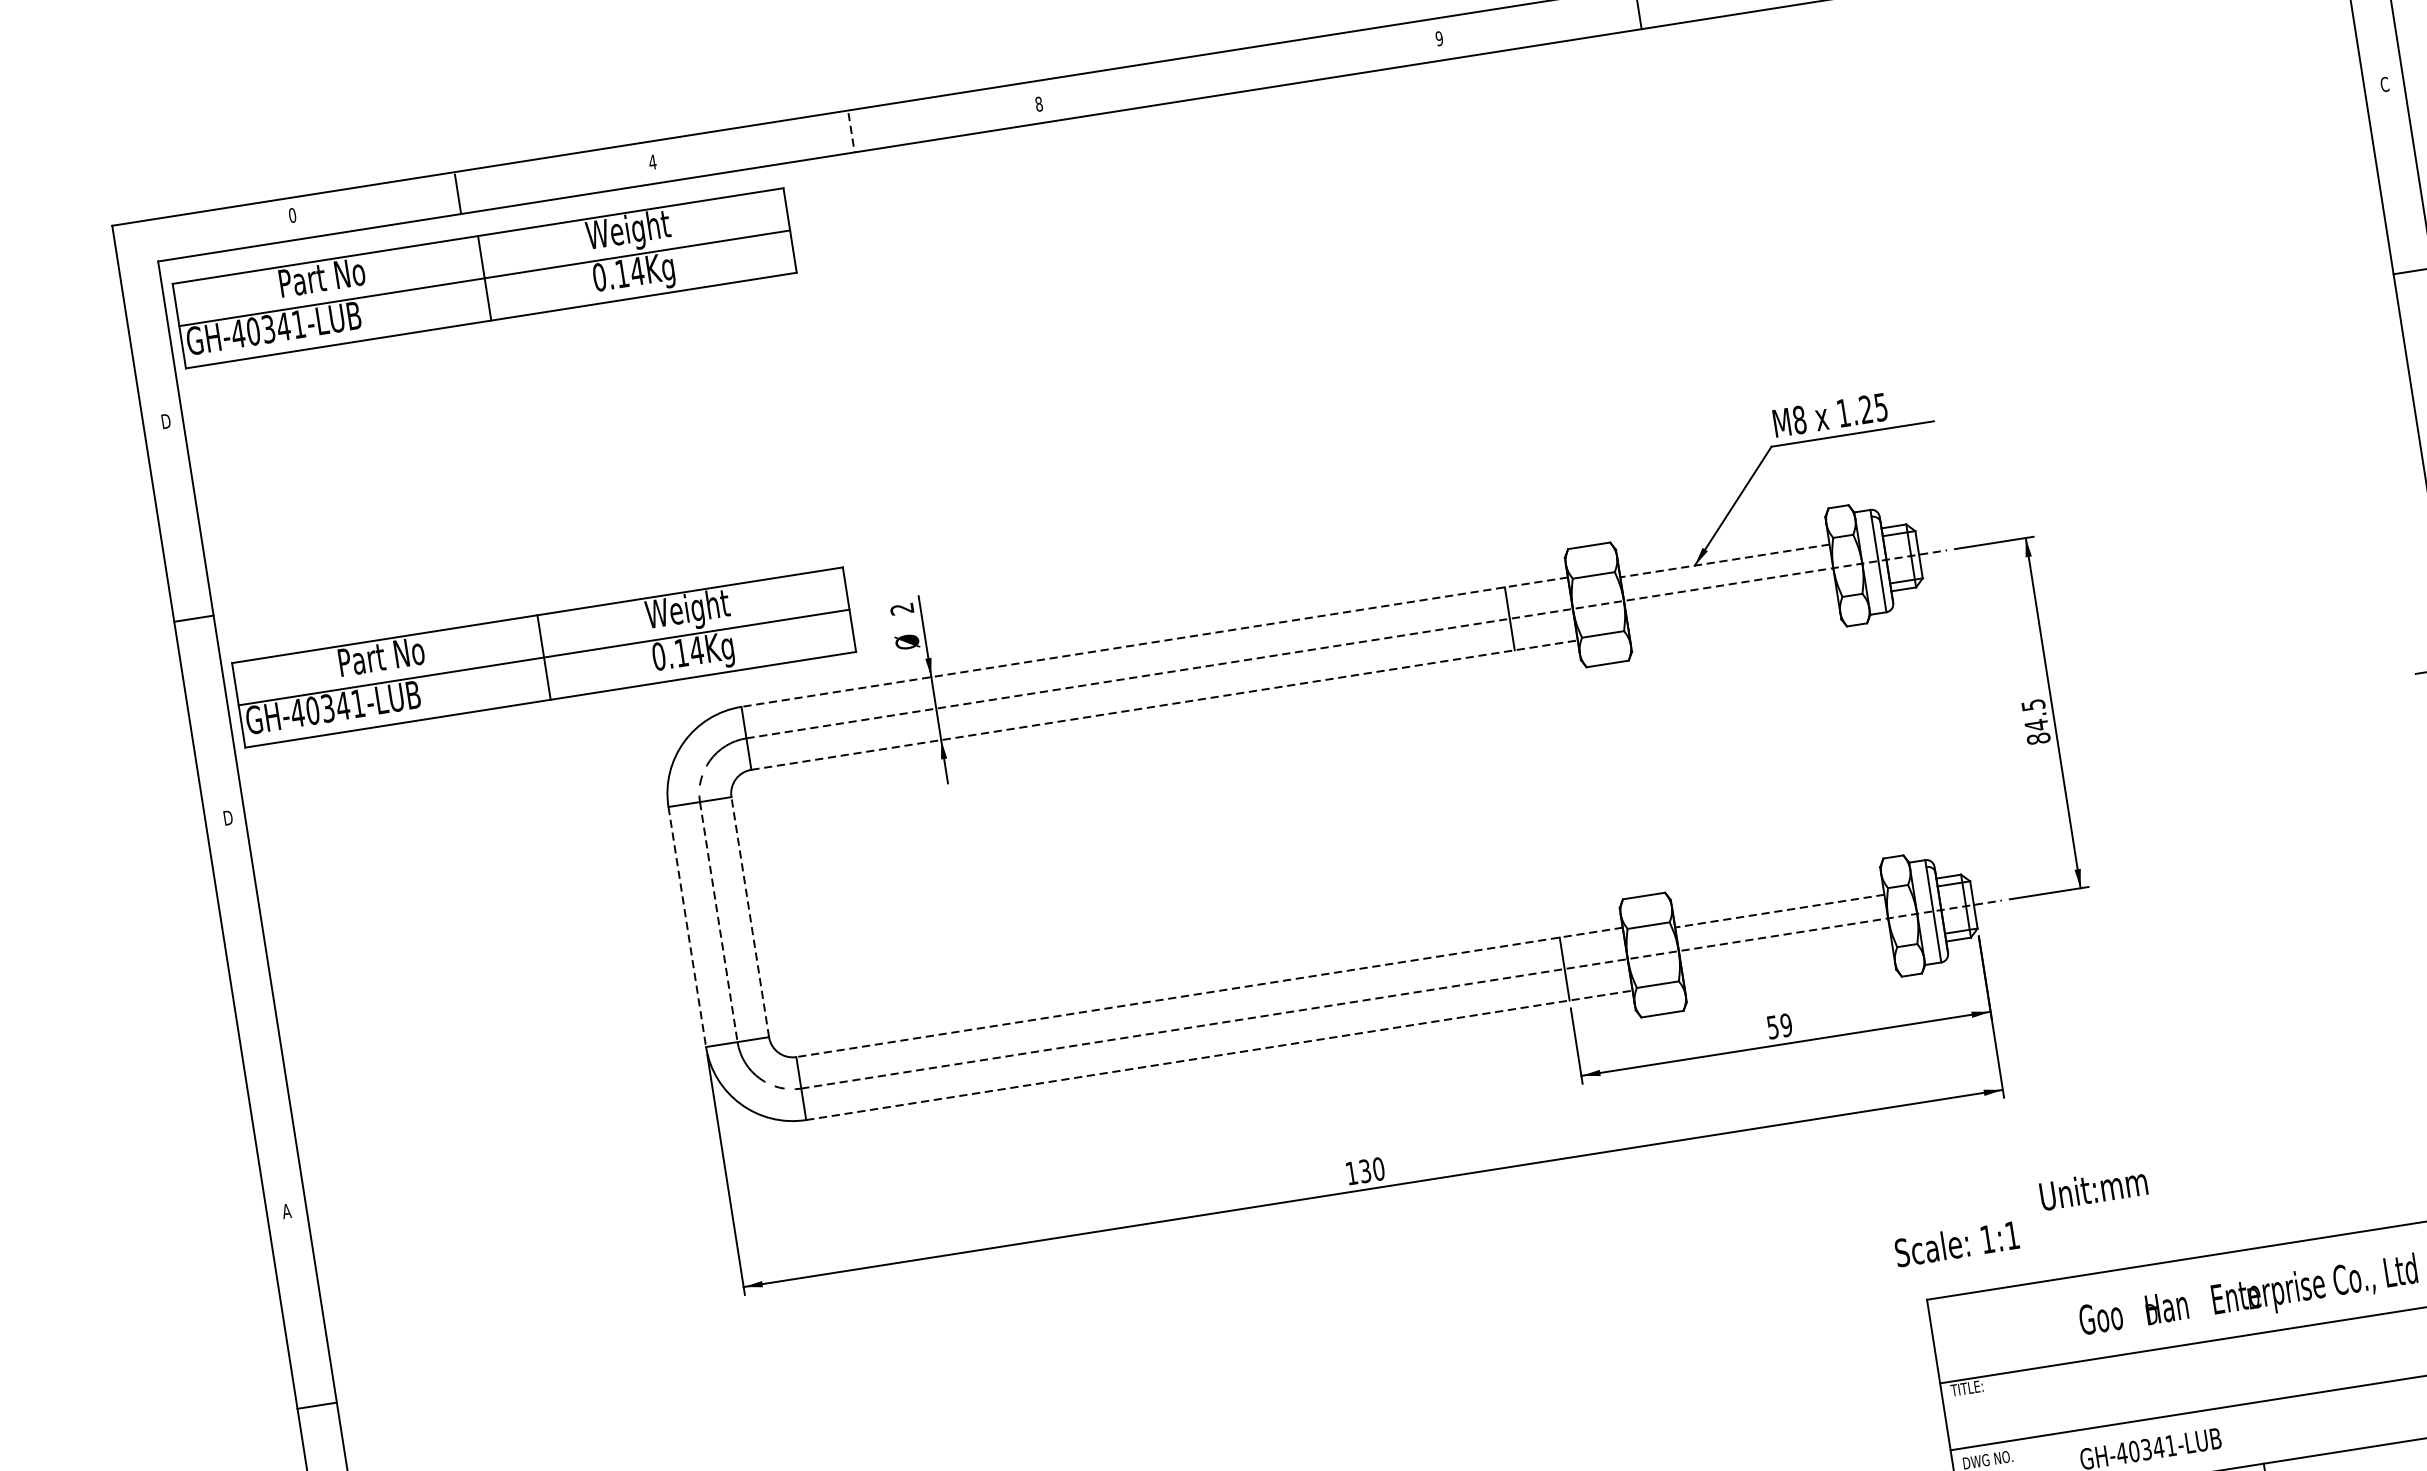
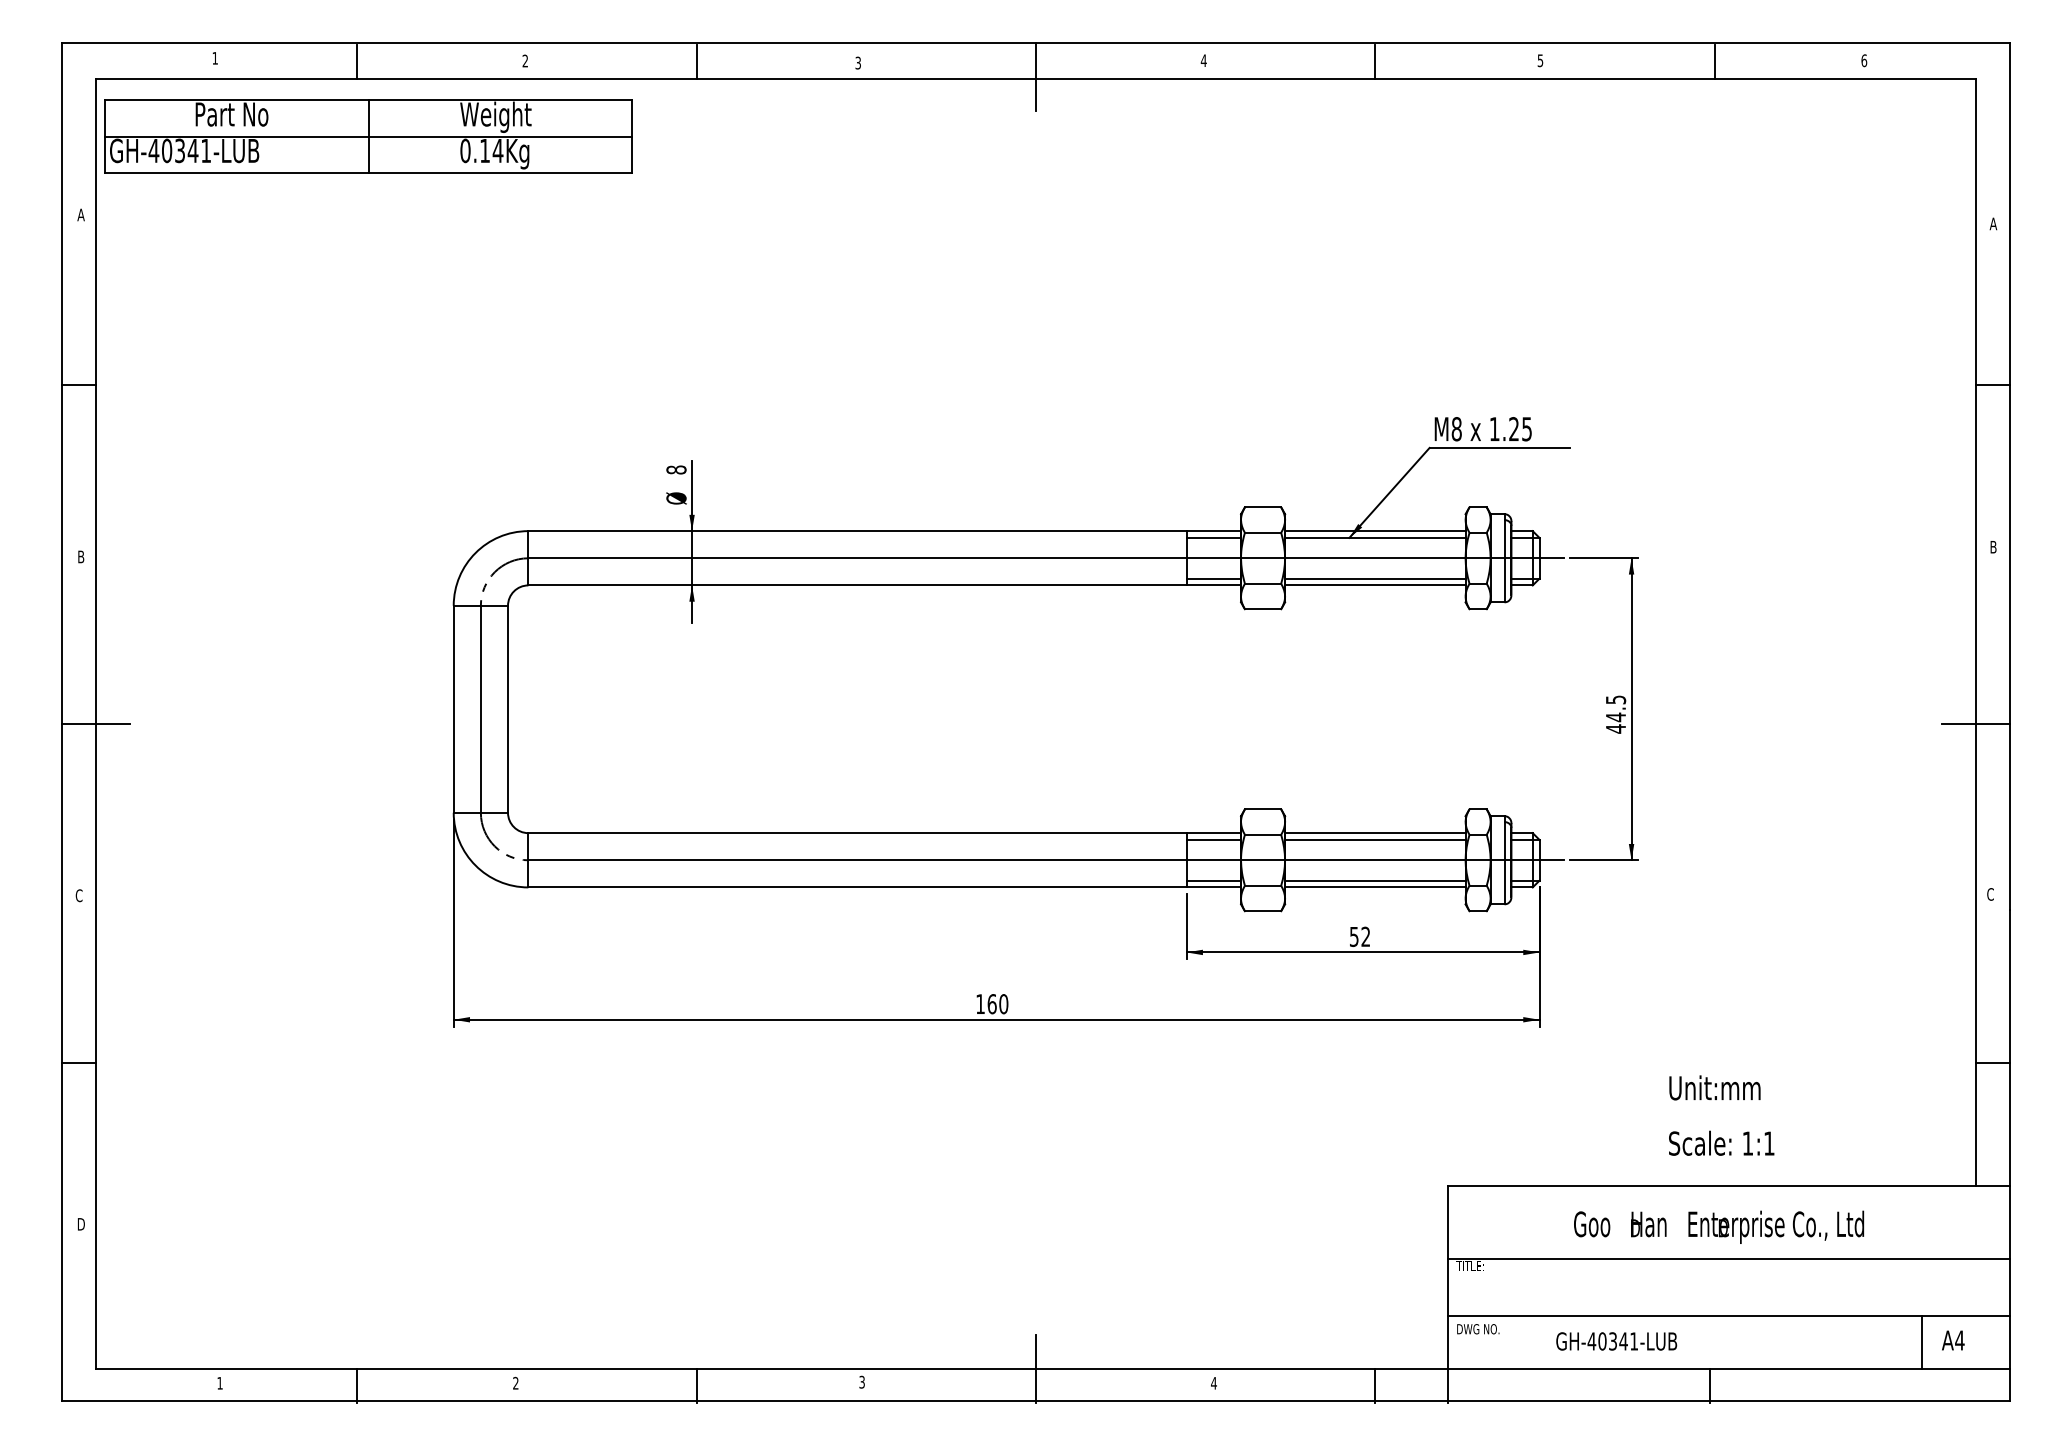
text: (1438, 38) -> (1203, 60), 9 -> 4
text: (2384, 84) -> (1993, 223), C -> A
line: (1248, 88) -> (1036, 77), added
text: (1039, 103) -> (858, 62), 8 -> 3
line: (851, 132) -> (696, 62), dashed -> solid
text: (652, 161) -> (525, 60), 4 -> 2
text: (292, 215) -> (215, 58), 0 -> 1
text: (165, 420) -> (81, 214), D -> A
line: (1723, 553) -> (1375, 531), added
line: (1723, 560) -> (1374, 537), dashed -> solid
line: (1537, 589) -> (1213, 537), added
line: (1732, 607) -> (1375, 578), added
text: (902, 608) -> (676, 469), 2 -> 8
line: (1733, 616) -> (1375, 585), added
line: (1544, 637) -> (1213, 578), added
line: (1154, 642) -> (884, 531), dashed -> solid
line: (1347, 644) -> (1046, 558), dashed -> solid
part: (543, 657) -> (368, 463), removed
line: (1165, 705) -> (885, 585), dashed -> solid
text: (2038, 738) -> (1615, 728), 84.5 -> 44.5
text: (229, 817) -> (82, 556), D -> B
line: (1778, 903) -> (1375, 833), added
line: (1778, 910) -> (1374, 839), dashed -> solid
line: (750, 916) -> (508, 708), dashed -> solid
line: (718, 922) -> (480, 709), dashed -> solid
line: (687, 927) -> (453, 709), dashed -> solid
line: (1592, 940) -> (1213, 839), added
line: (1787, 958) -> (1375, 880), added
line: (1788, 966) -> (1375, 887), added
line: (1599, 987) -> (1213, 880), added
line: (1209, 992) -> (884, 833), dashed -> solid
line: (1402, 994) -> (1046, 860), dashed -> solid
line: (275, 1009) -> (96, 724), added
text: (1785, 1024) -> (1365, 936), 59 -> 52
line: (1220, 1055) -> (885, 887), dashed -> solid
text: (1364, 1171) -> (991, 1004), 130 -> 160
text: (2093, 1188) -> (1714, 1087), moved
text: (285, 1211) -> (78, 895), A -> C
text: (1956, 1242) -> (1721, 1142), moved

